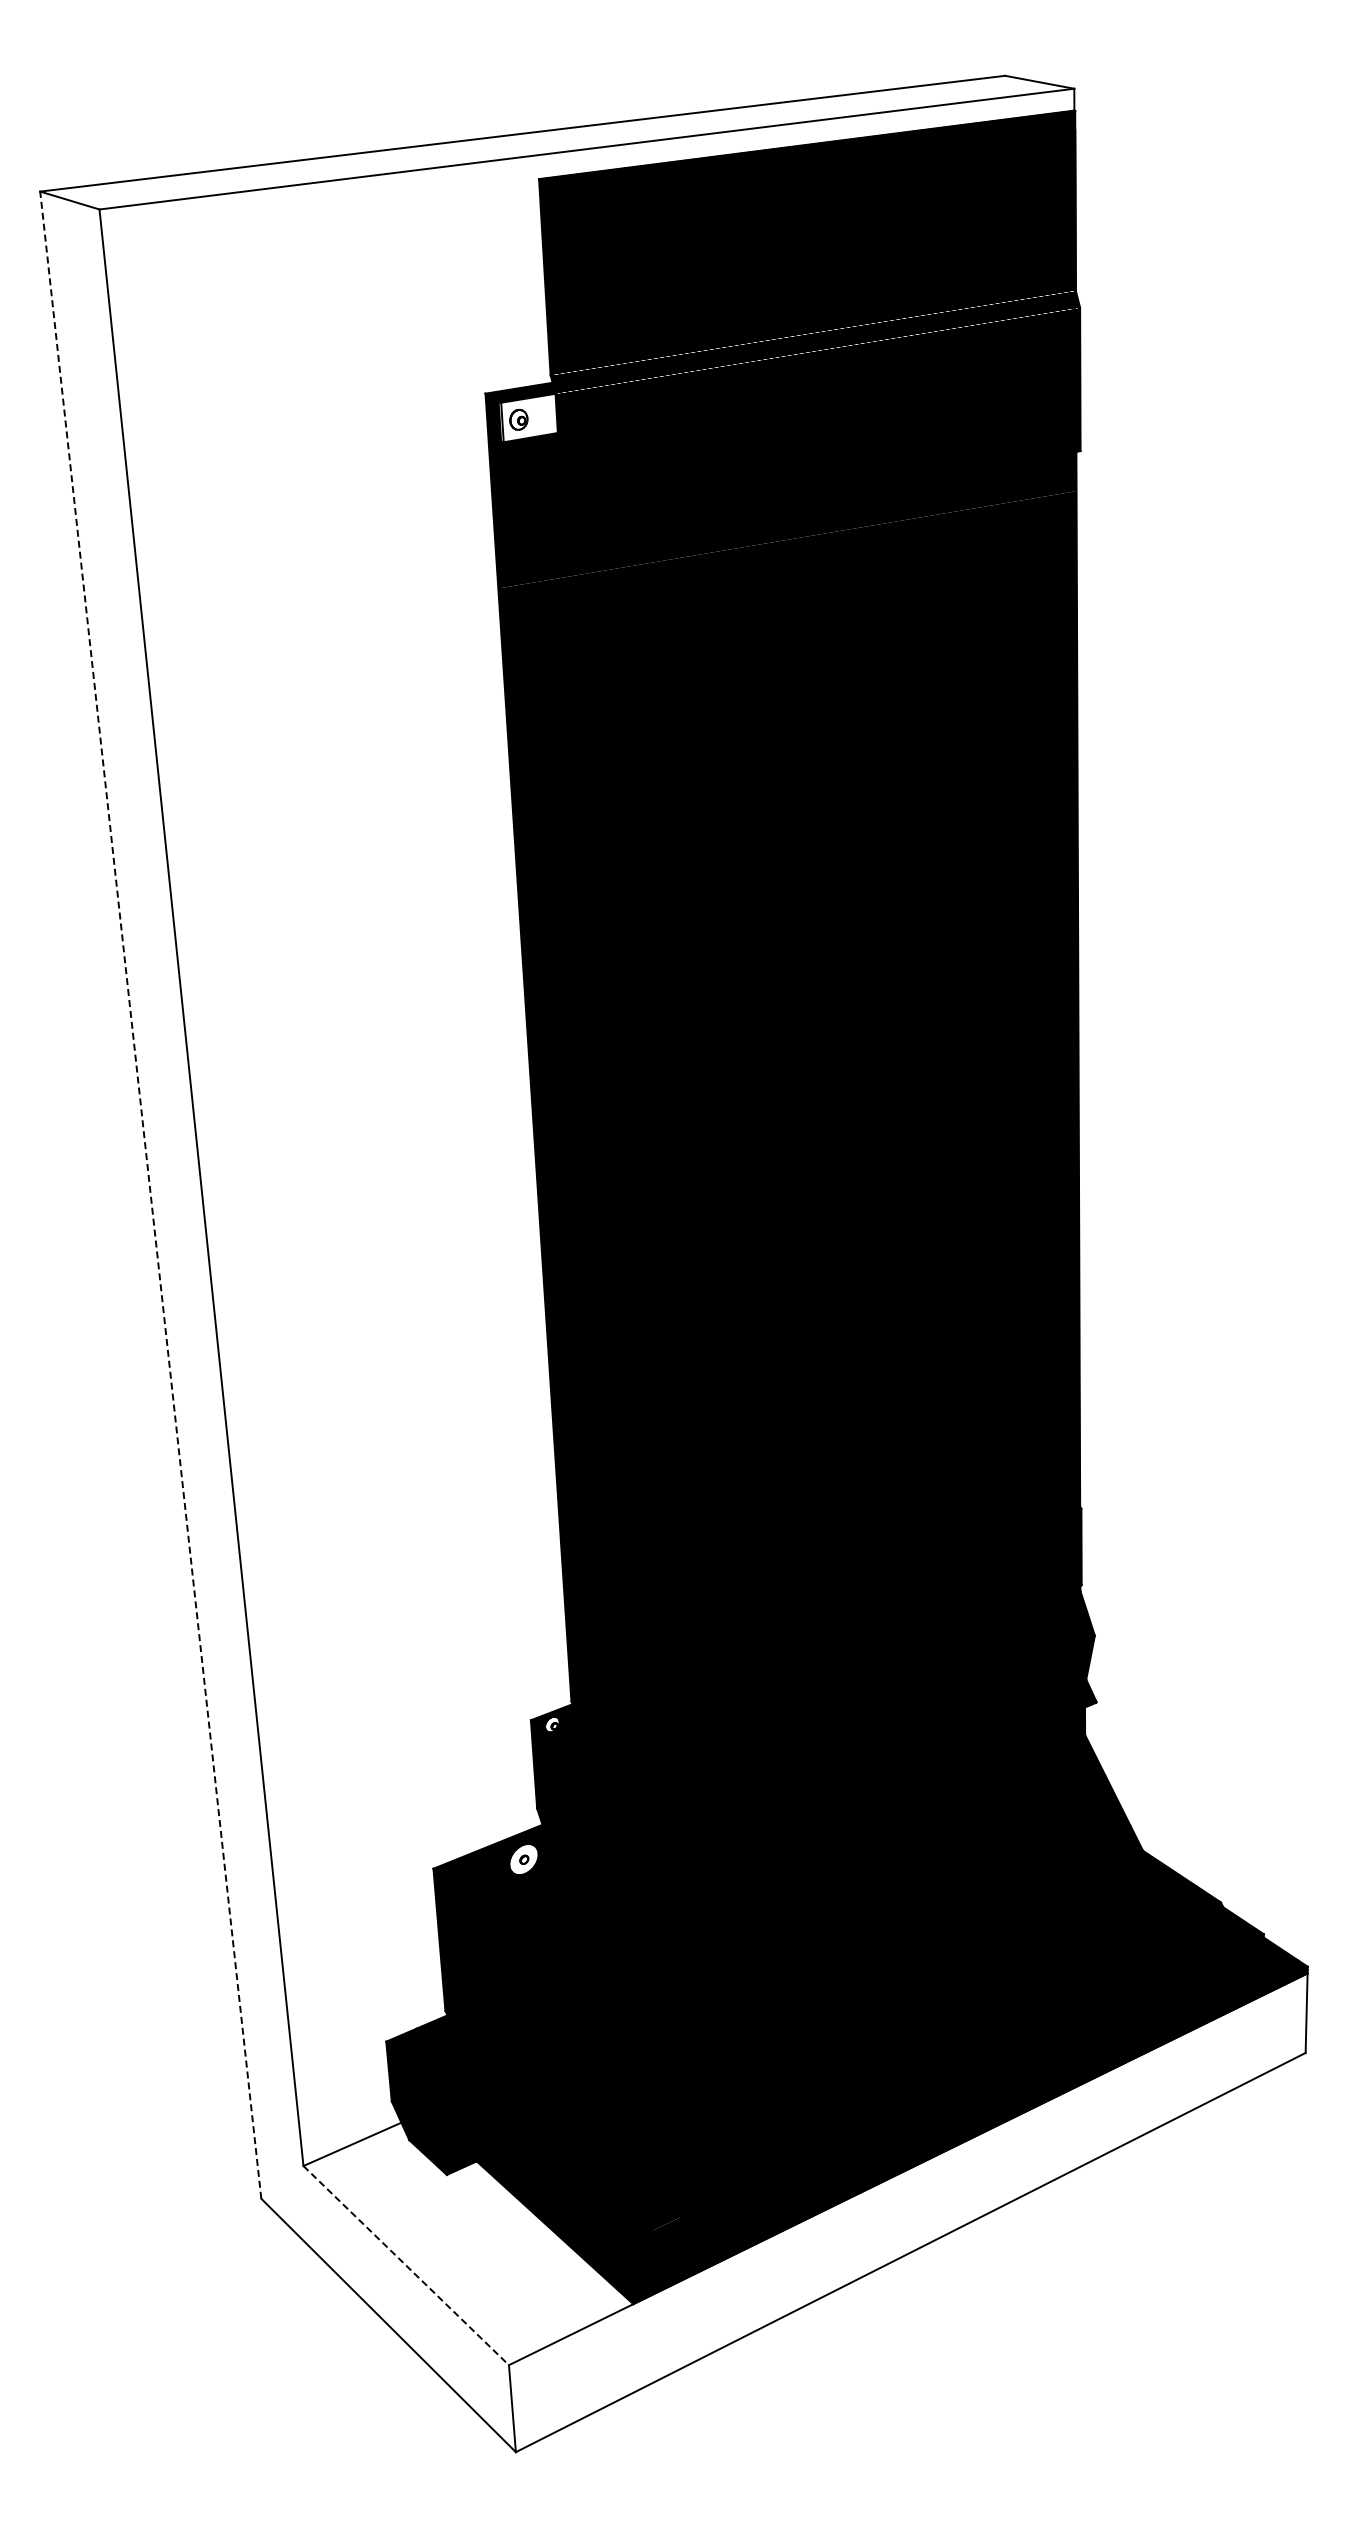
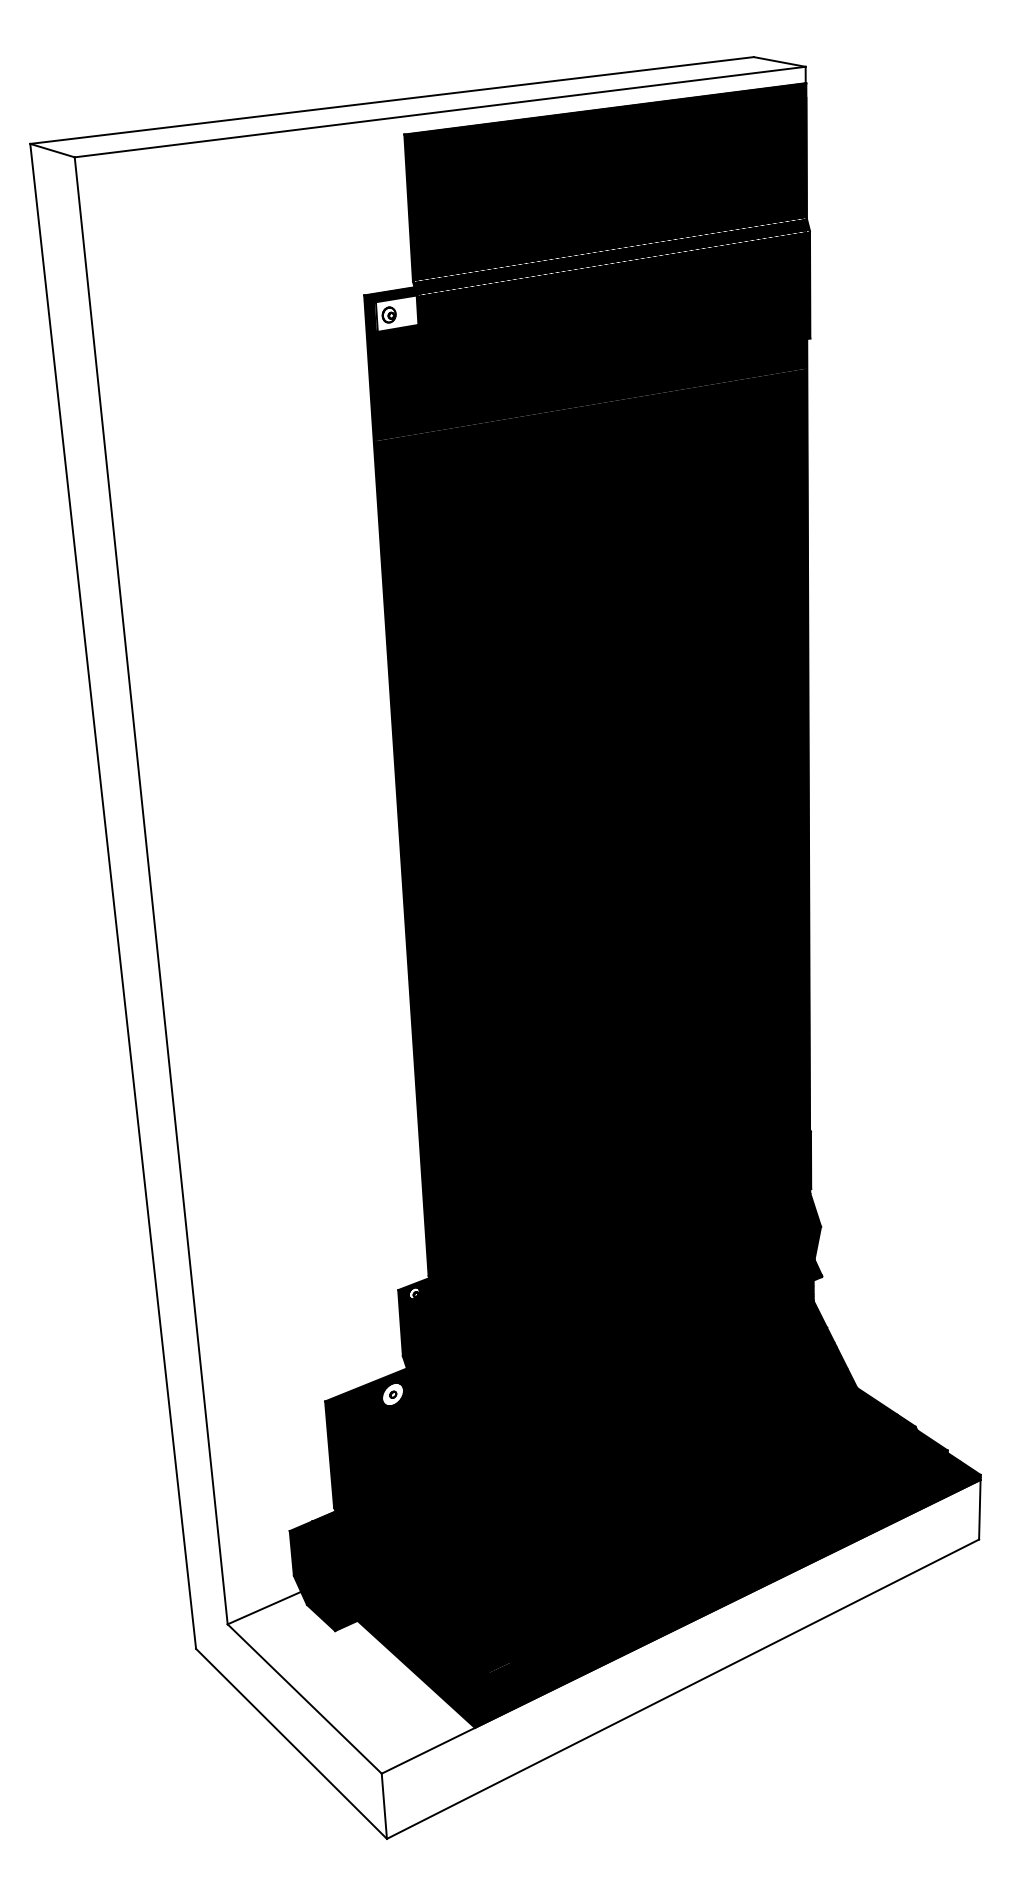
line: (150, 1195) -> (112, 896), dashed -> solid
line: (406, 2265) -> (304, 1698), dashed -> solid

